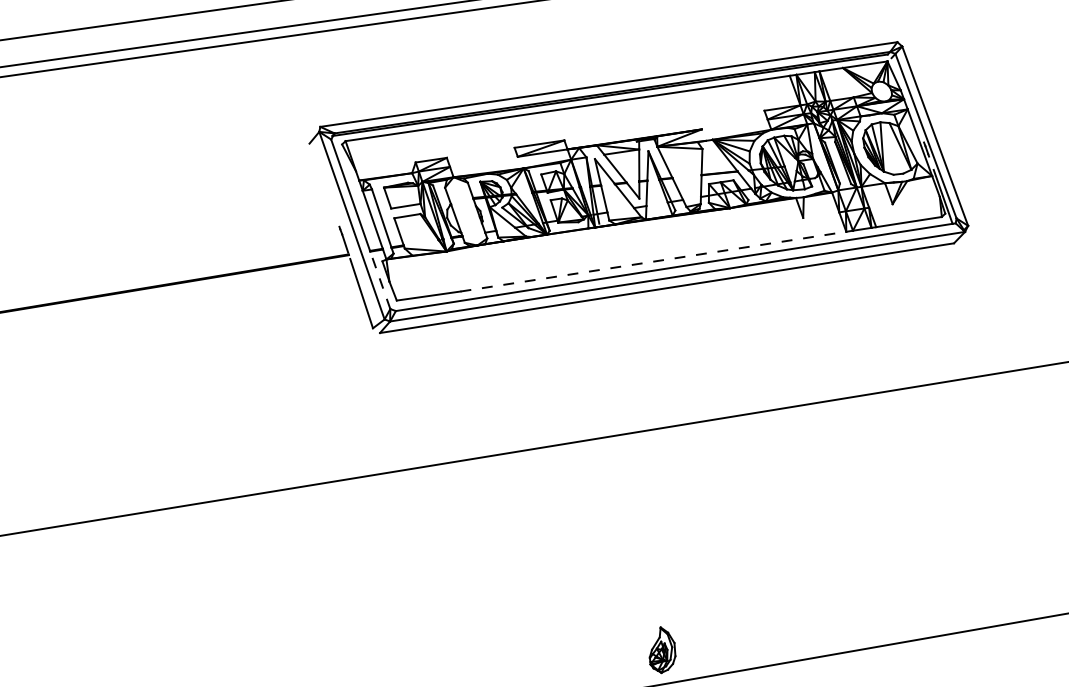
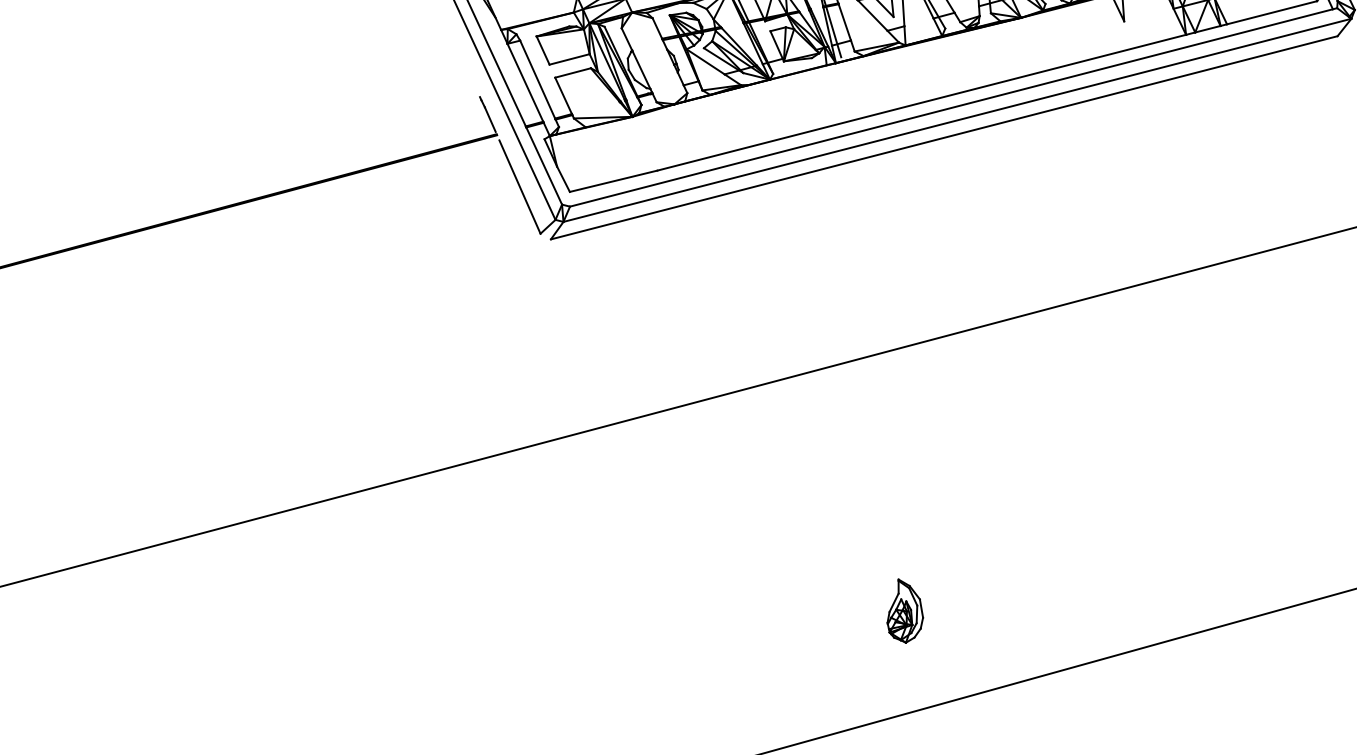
line: (653, 261) -> (921, 102), dashed -> solid
line: (380, 279) -> (544, 164), dashed -> solid
part: (662, 650) -> (904, 611), moved

